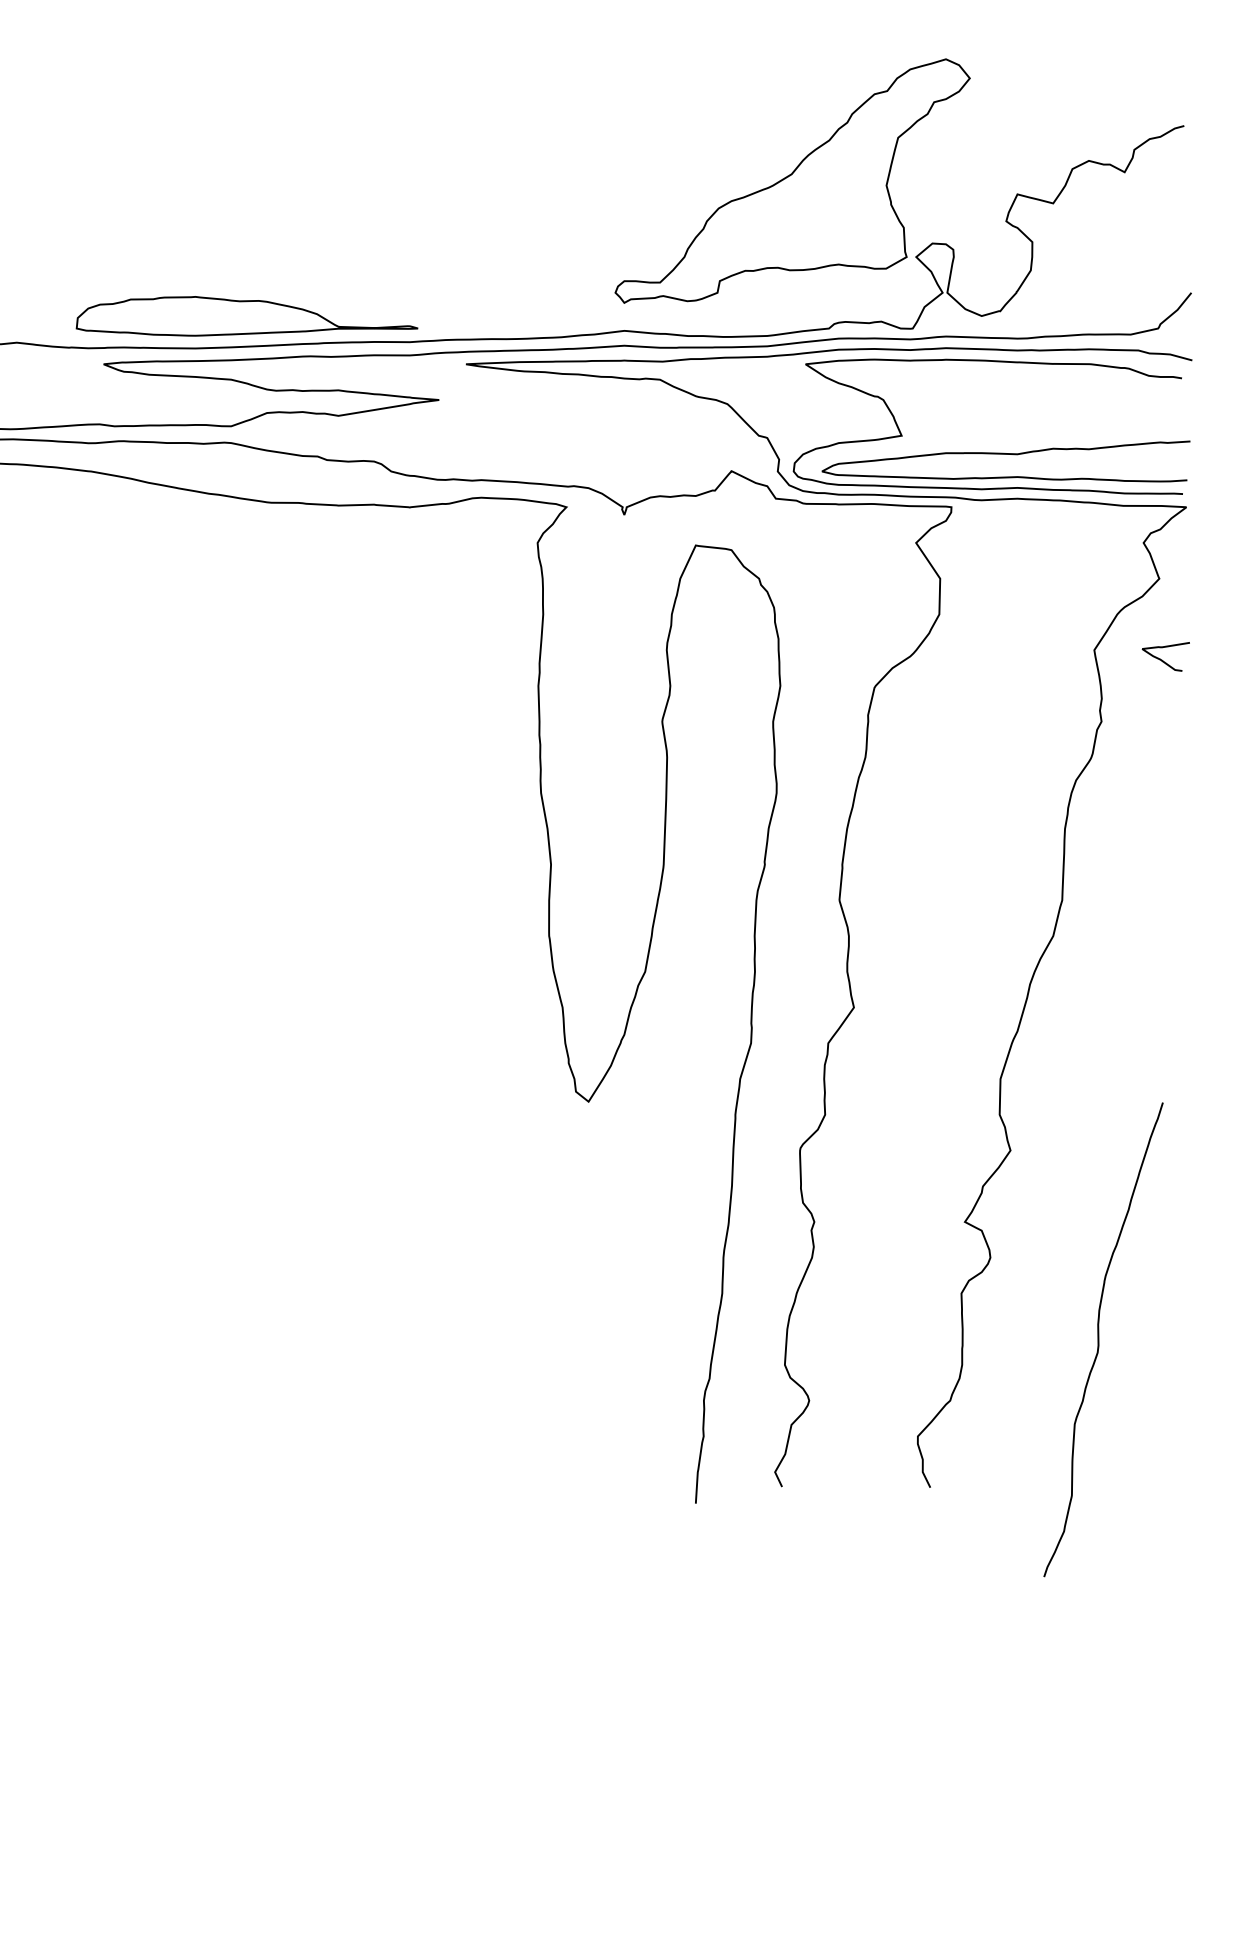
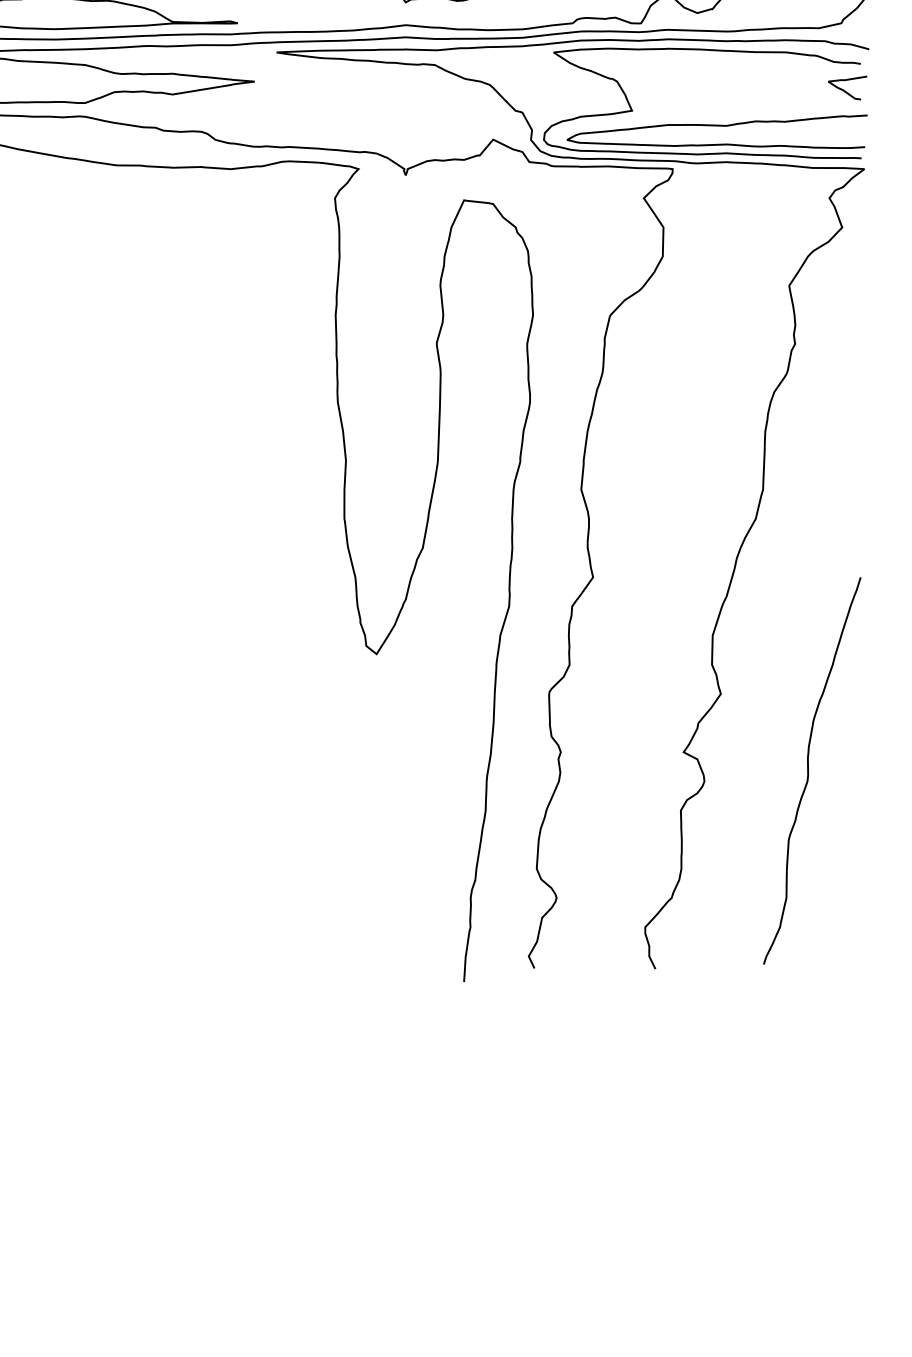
curve: (1162, 659) -> (844, 90), moved
curve: (1099, 1339) -> (808, 770), moved

